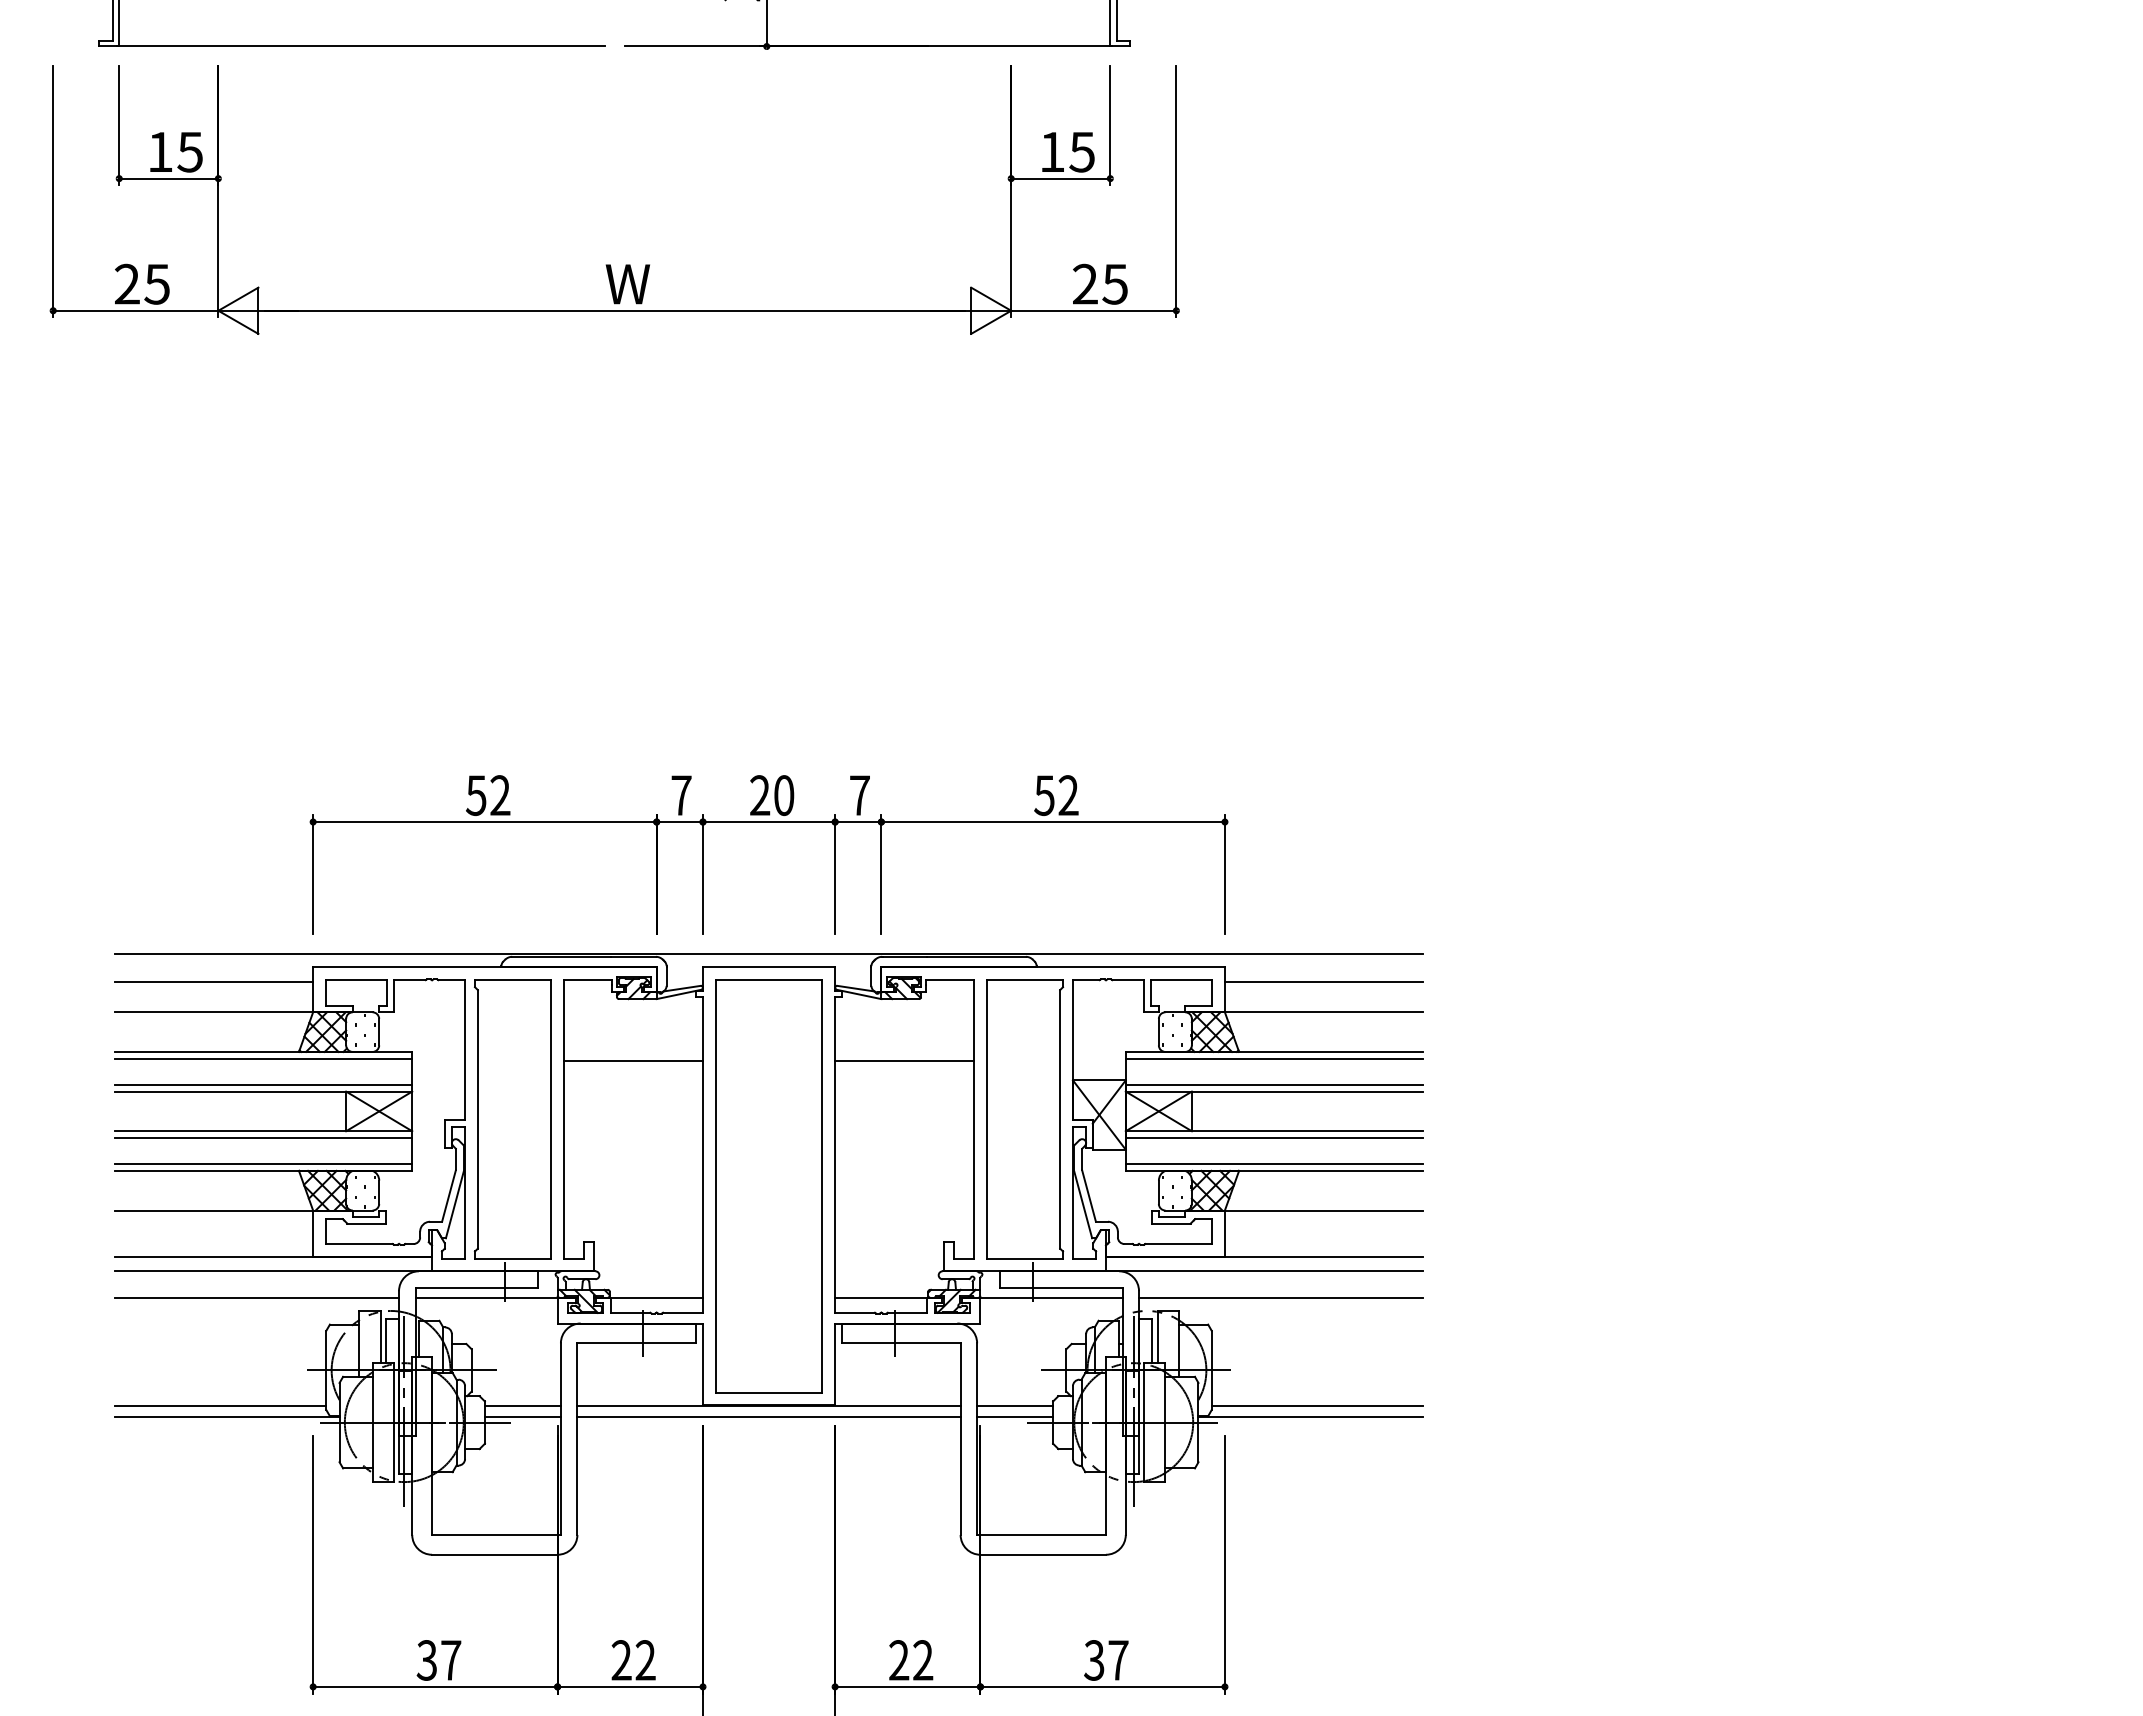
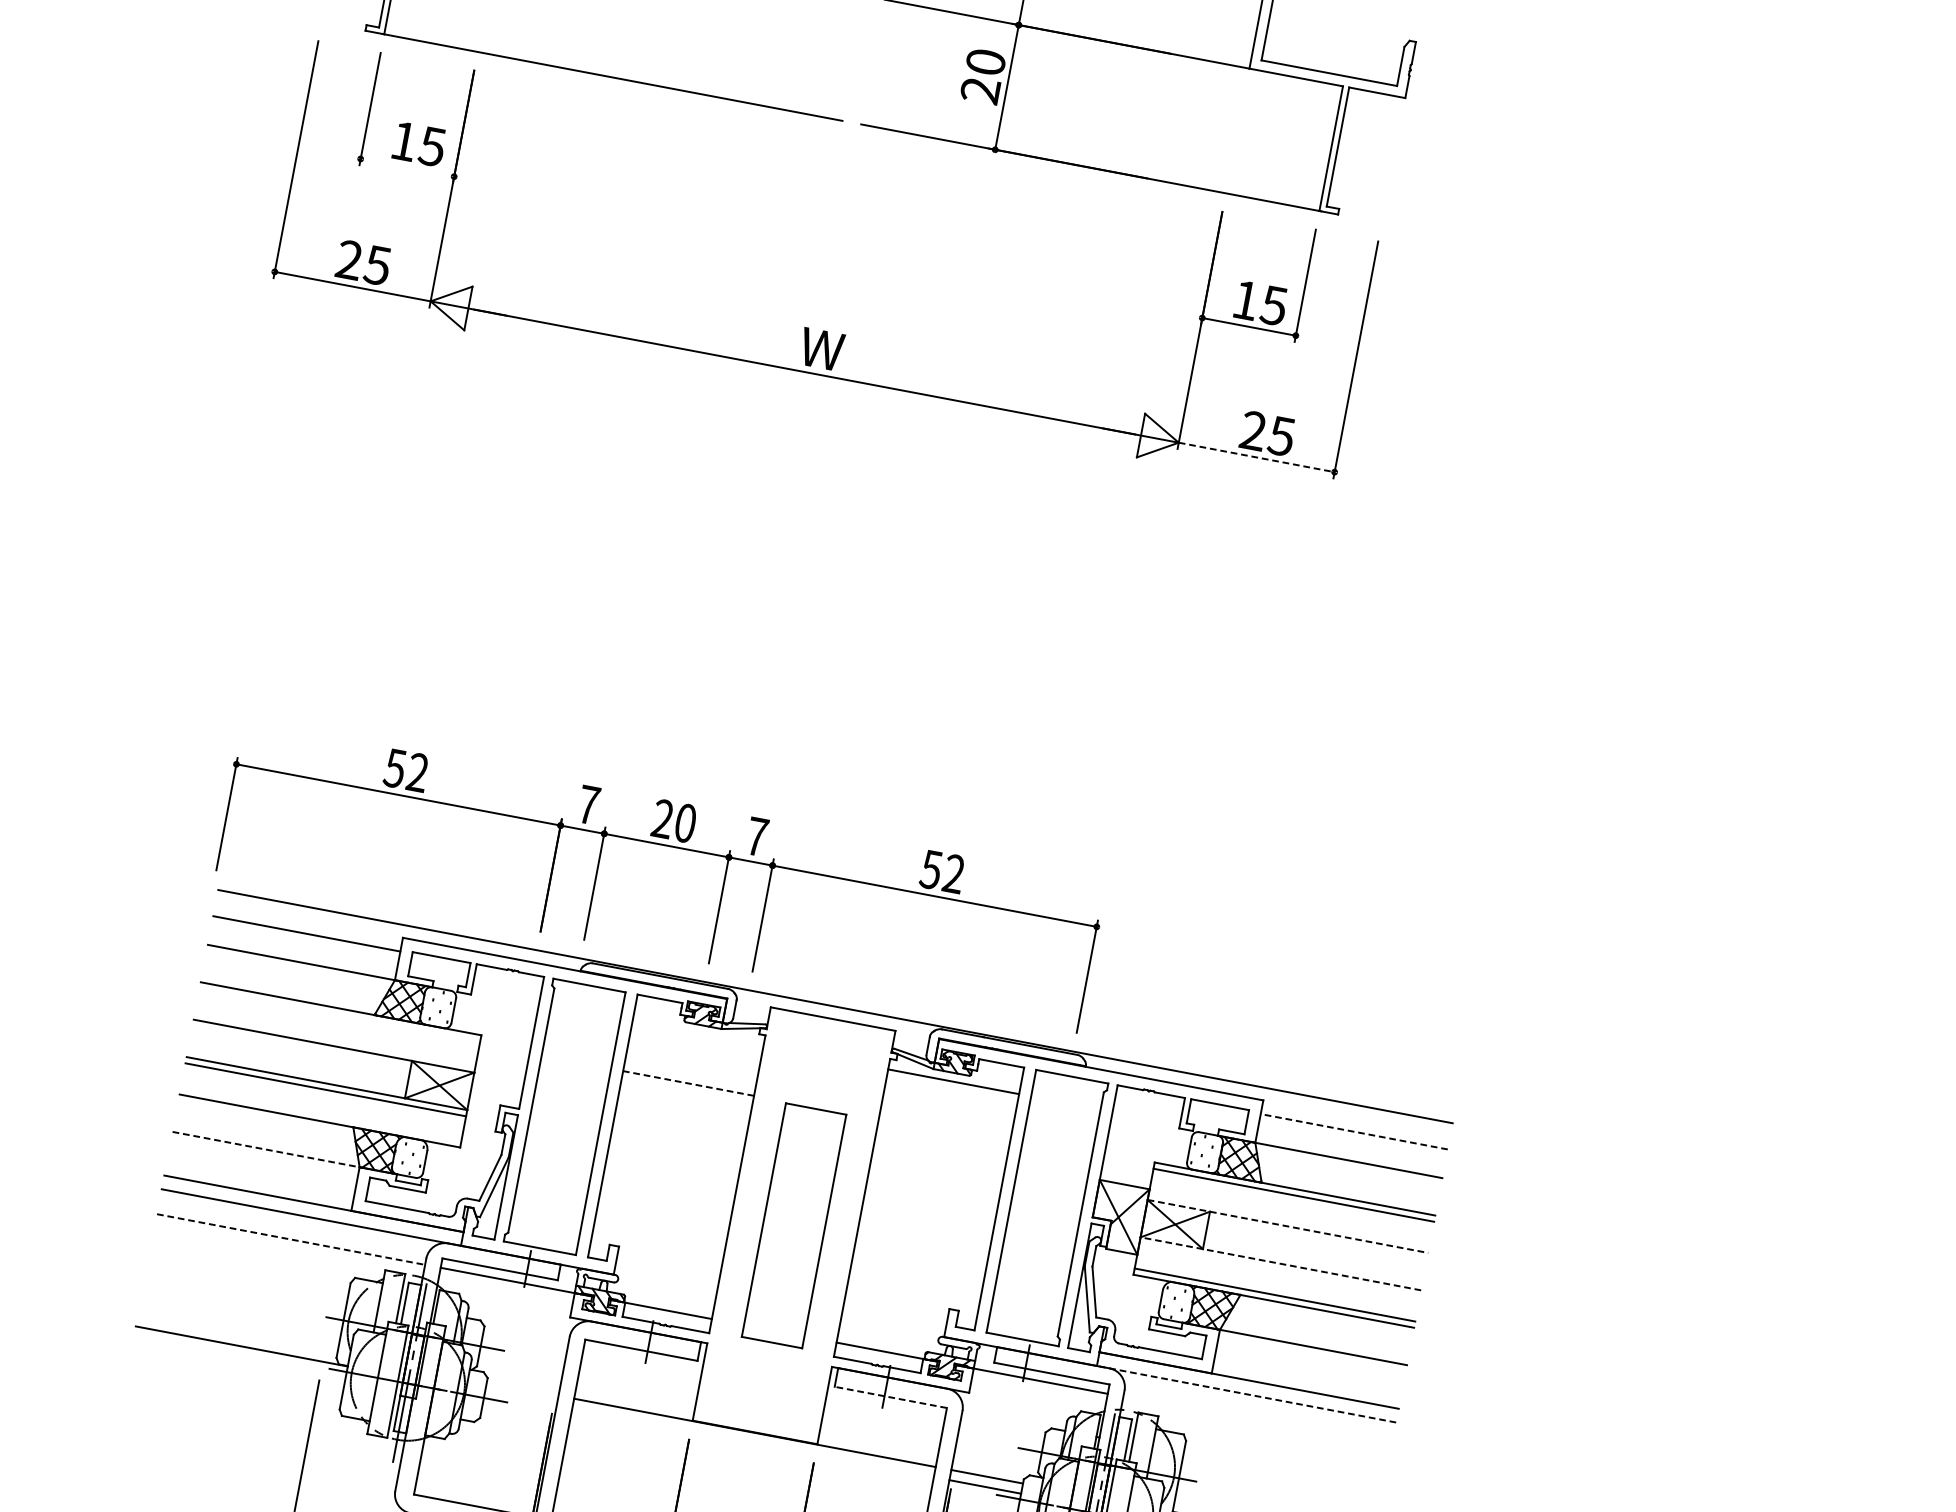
line: (168, 178) -> (407, 167), removed
line: (1093, 310) -> (1256, 457), solid -> dashed
part: (768, 822) -> (666, 845), moved
line: (1323, 981) -> (1353, 1131), solid -> dashed
line: (263, 1058) -> (339, 1014), removed
line: (633, 1061) -> (688, 1083), solid -> dashed
line: (904, 1061) -> (953, 1082), moved
line: (263, 1085) -> (335, 1040), removed
line: (1274, 1085) -> (1289, 1220), removed
line: (1274, 1091) -> (1288, 1226), solid -> dashed
line: (1274, 1131) -> (1280, 1264), solid -> dashed
line: (1274, 1137) -> (1279, 1269), removed
line: (263, 1164) -> (321, 1114), removed
part: (768, 1186) -> (793, 1225), size x0.6
line: (215, 1210) -> (267, 1149), solid -> dashed
line: (1263, 1271) -> (1245, 1394), solid -> dashed
line: (257, 1297) -> (291, 1239), solid -> dashed
line: (1281, 1297) -> (1257, 1421), removed
line: (900, 1343) -> (890, 1397), solid -> dashed
line: (220, 1405) -> (237, 1334), removed
line: (522, 1405) -> (522, 1388), removed
line: (522, 1416) -> (520, 1398), removed
line: (768, 1416) -> (752, 1442), removed

